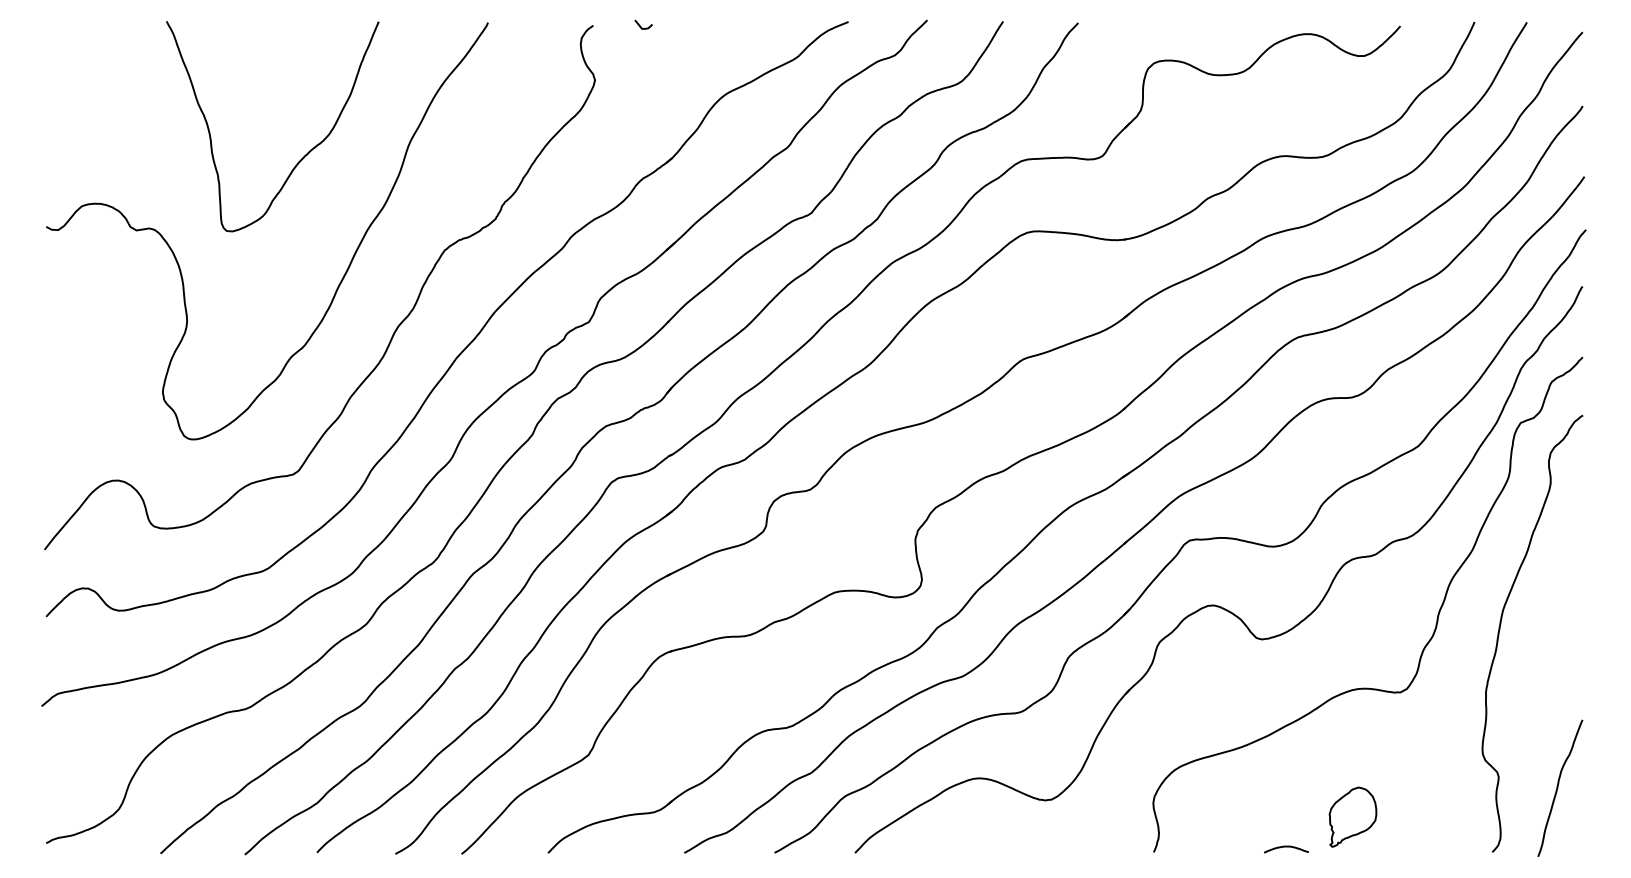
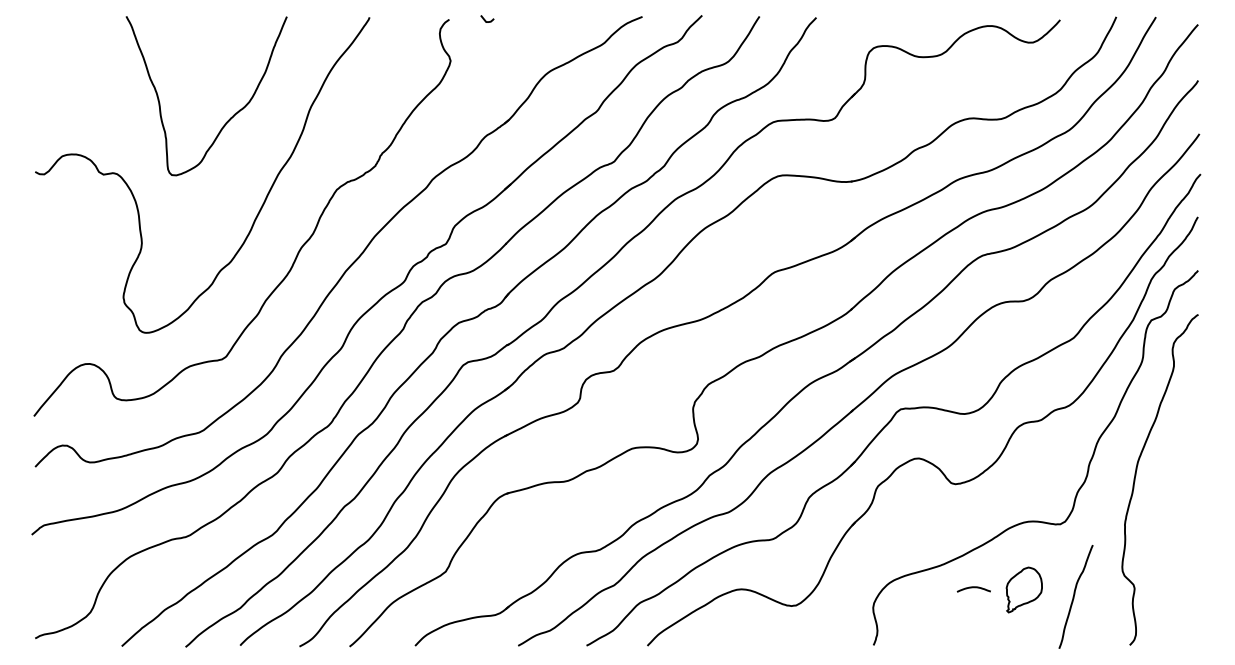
curve: (1558, 787) -> (1074, 596), moved
part: (1352, 816) -> (1023, 589), moved
curve: (1286, 847) -> (973, 587), moved

